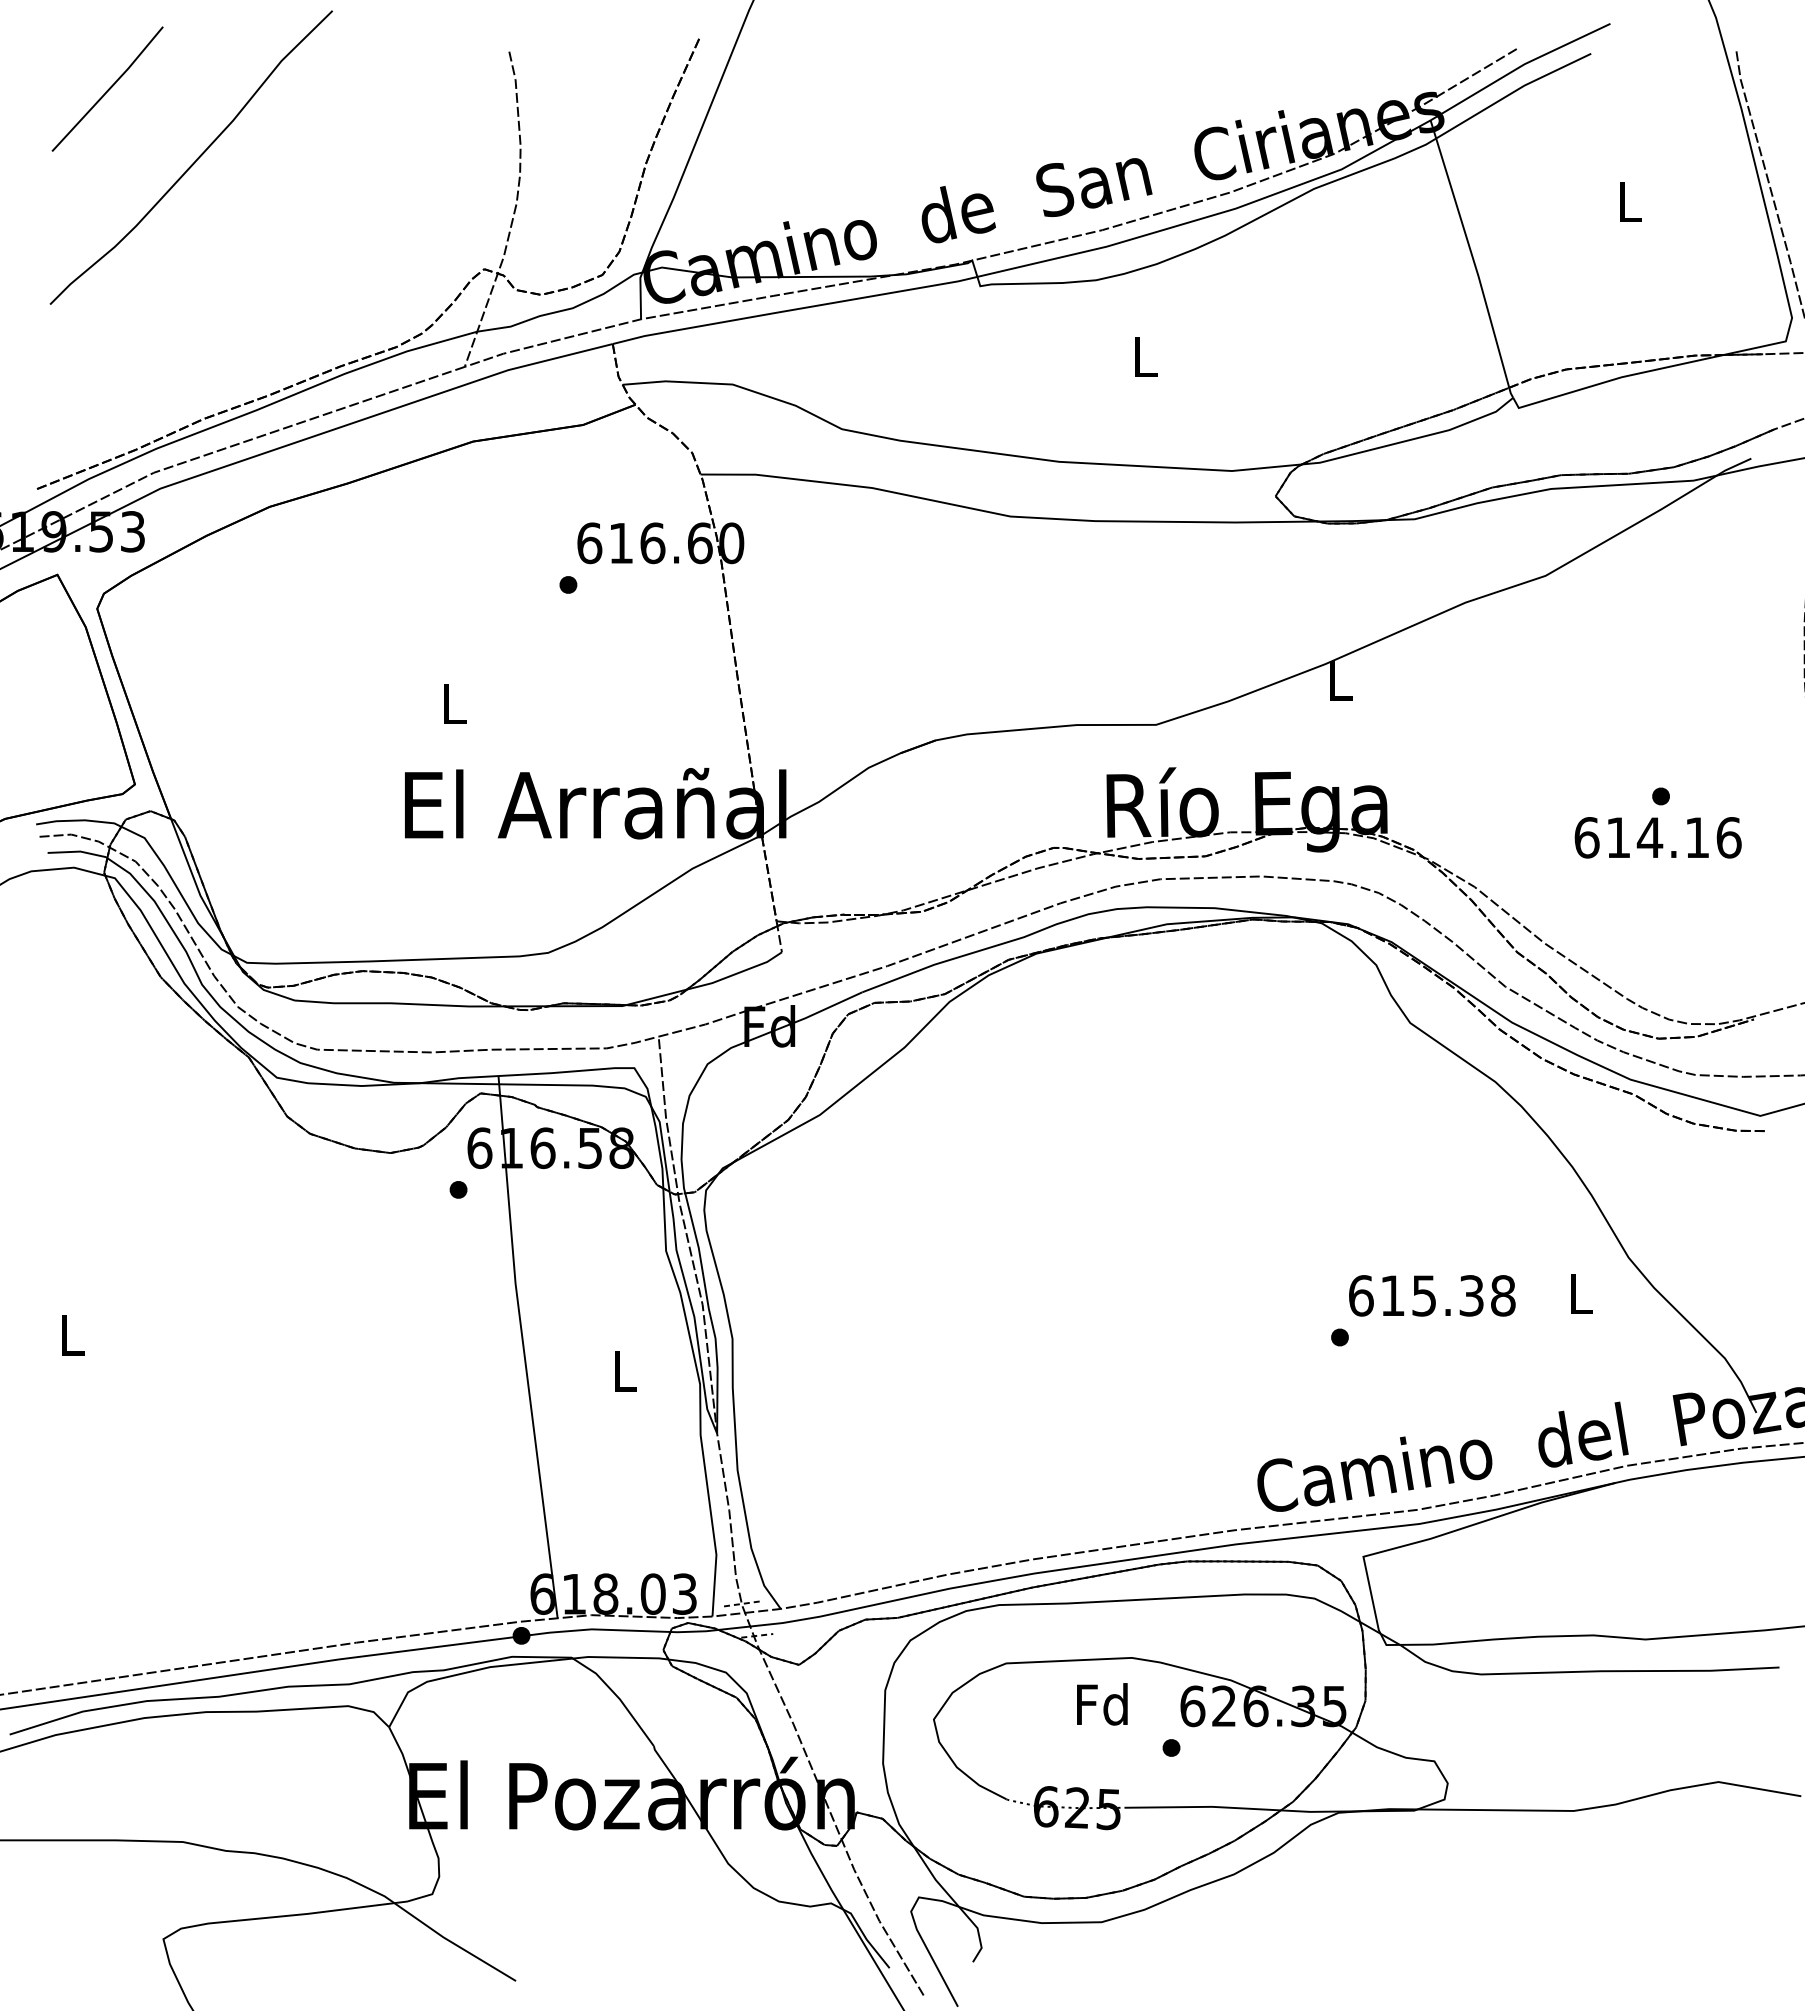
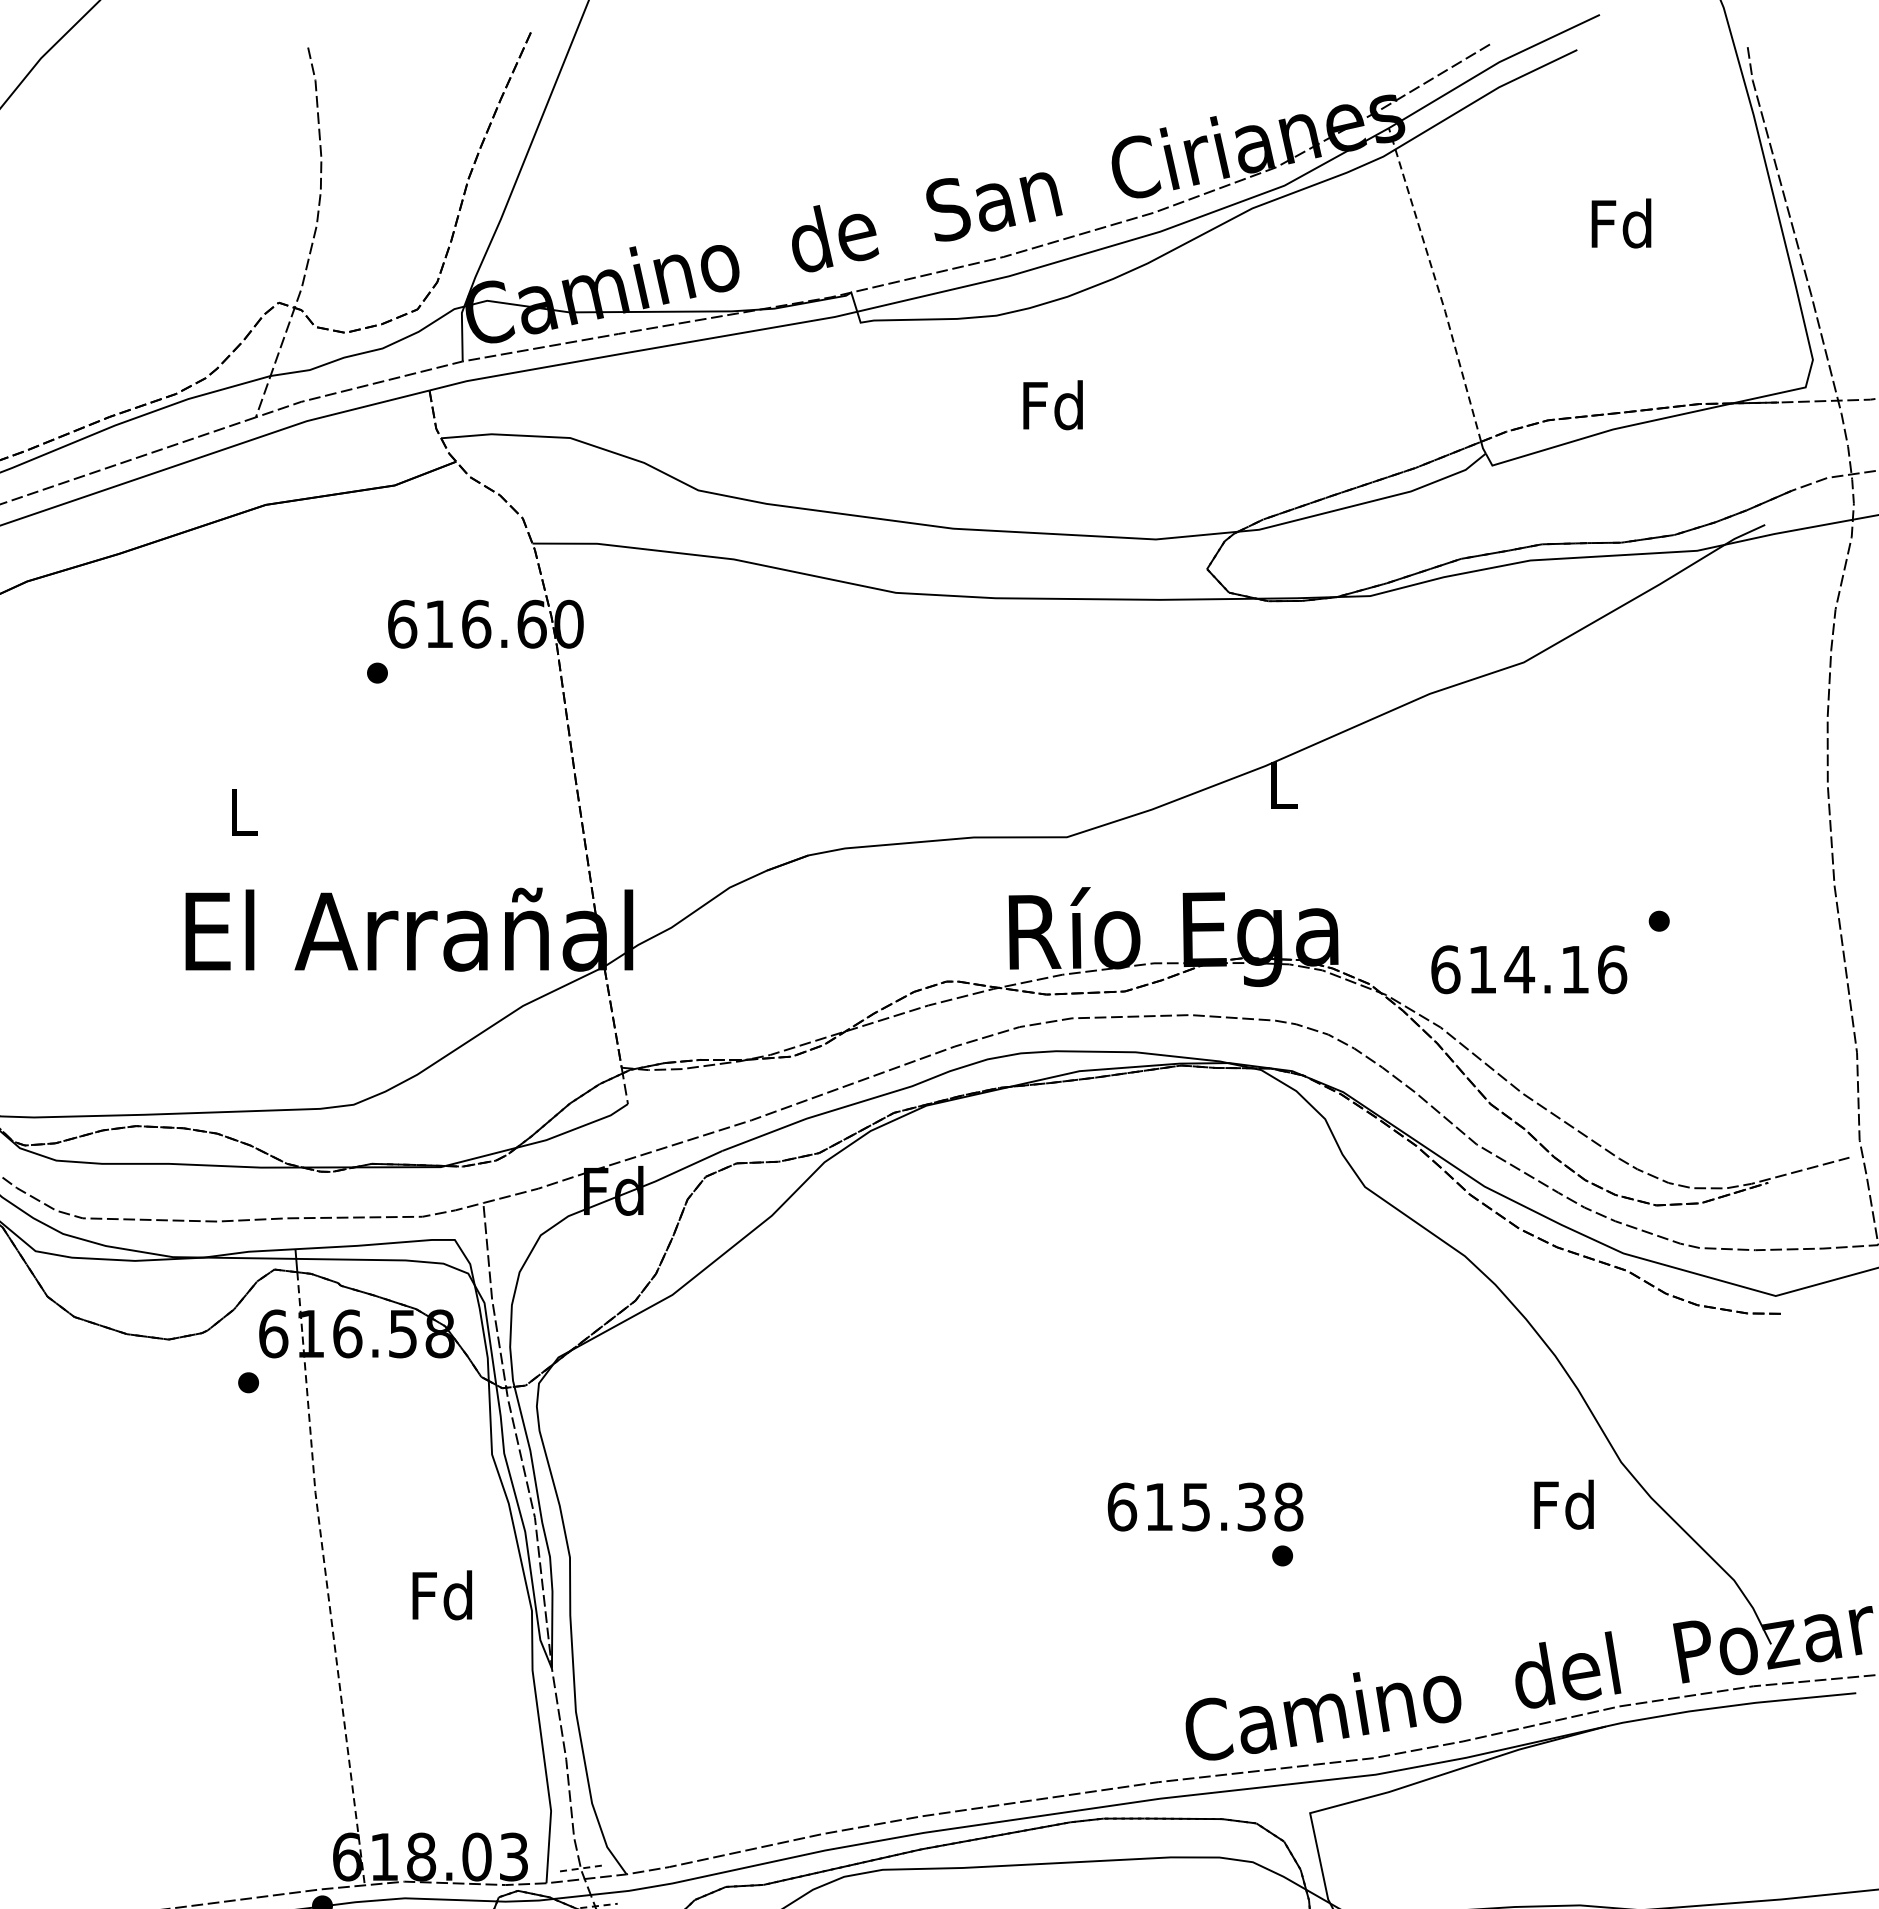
text: (1628, 201) -> (1621, 223), L -> Fd
line: (1471, 253) -> (1436, 284), solid -> dashed
text: (1144, 356) -> (1053, 405), L -> Fd
text: (1657, 837) -> (1528, 969), moved
text: (1579, 1293) -> (1563, 1504), L -> Fd
text: (1432, 1295) -> (1205, 1506), moved
line: (524, 1356) -> (325, 1578), solid -> dashed
text: (623, 1370) -> (442, 1594), L -> Fd

